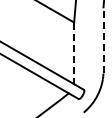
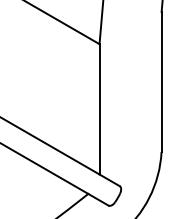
line: (103, 39) -> (161, 80), dashed -> solid
line: (74, 53) -> (100, 109), dashed -> solid

